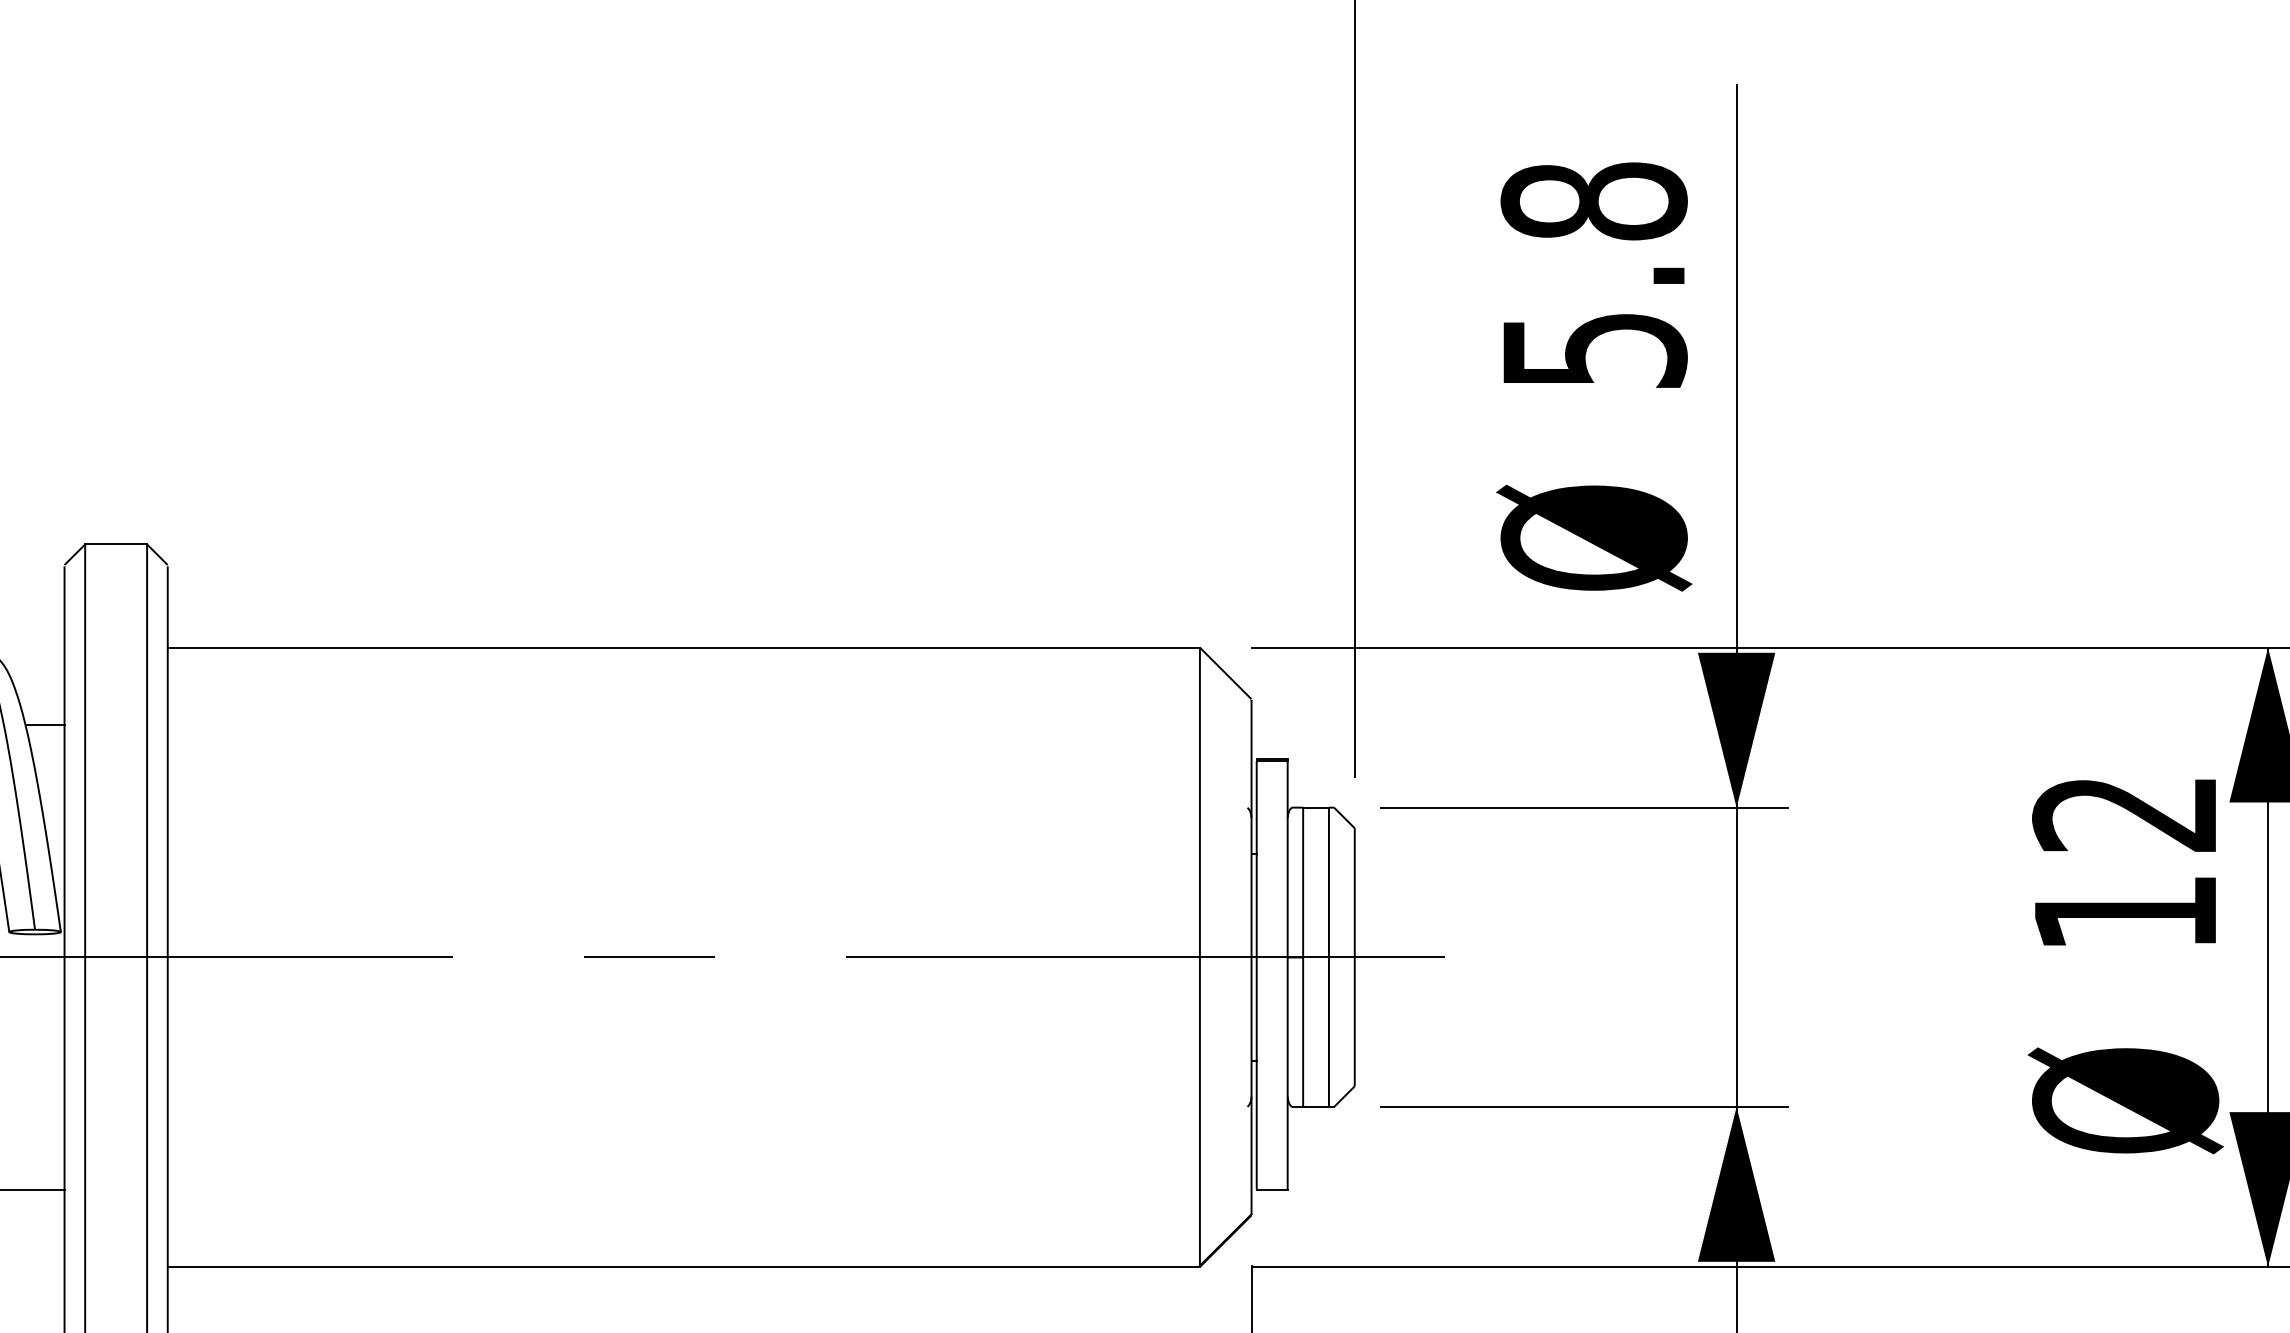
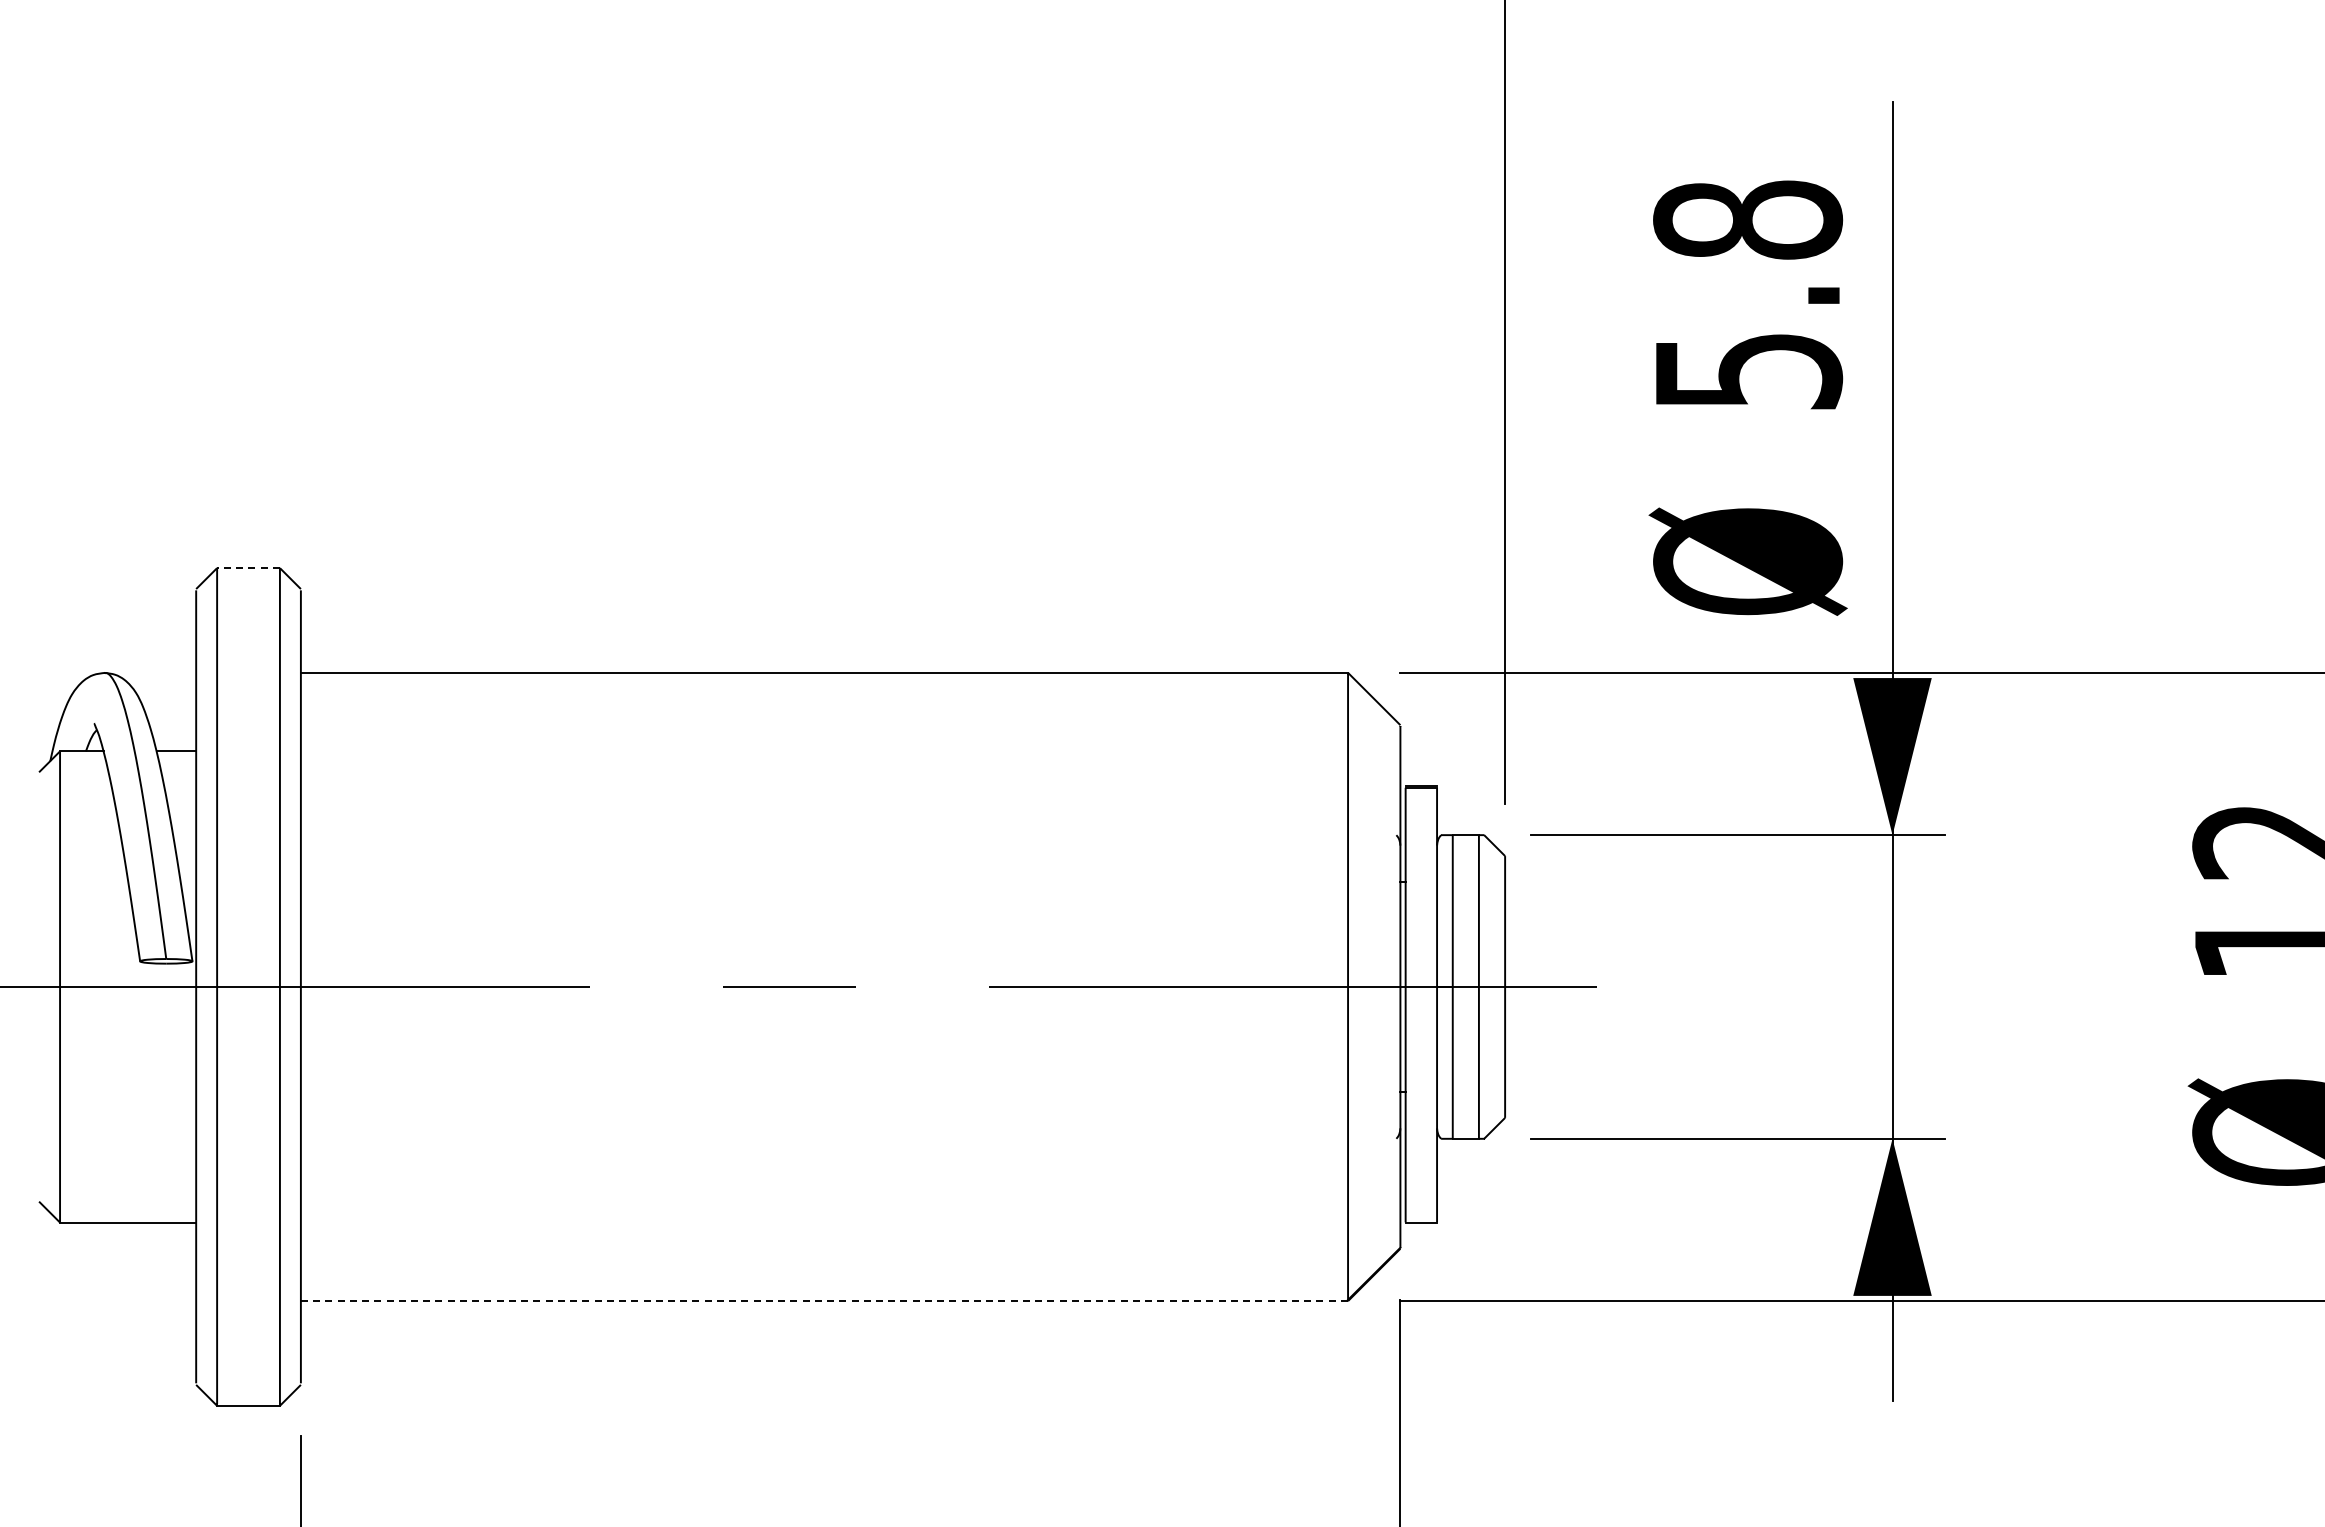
line: (116, 544) -> (248, 568), solid -> dashed
line: (683, 1267) -> (824, 1301), solid -> dashed

